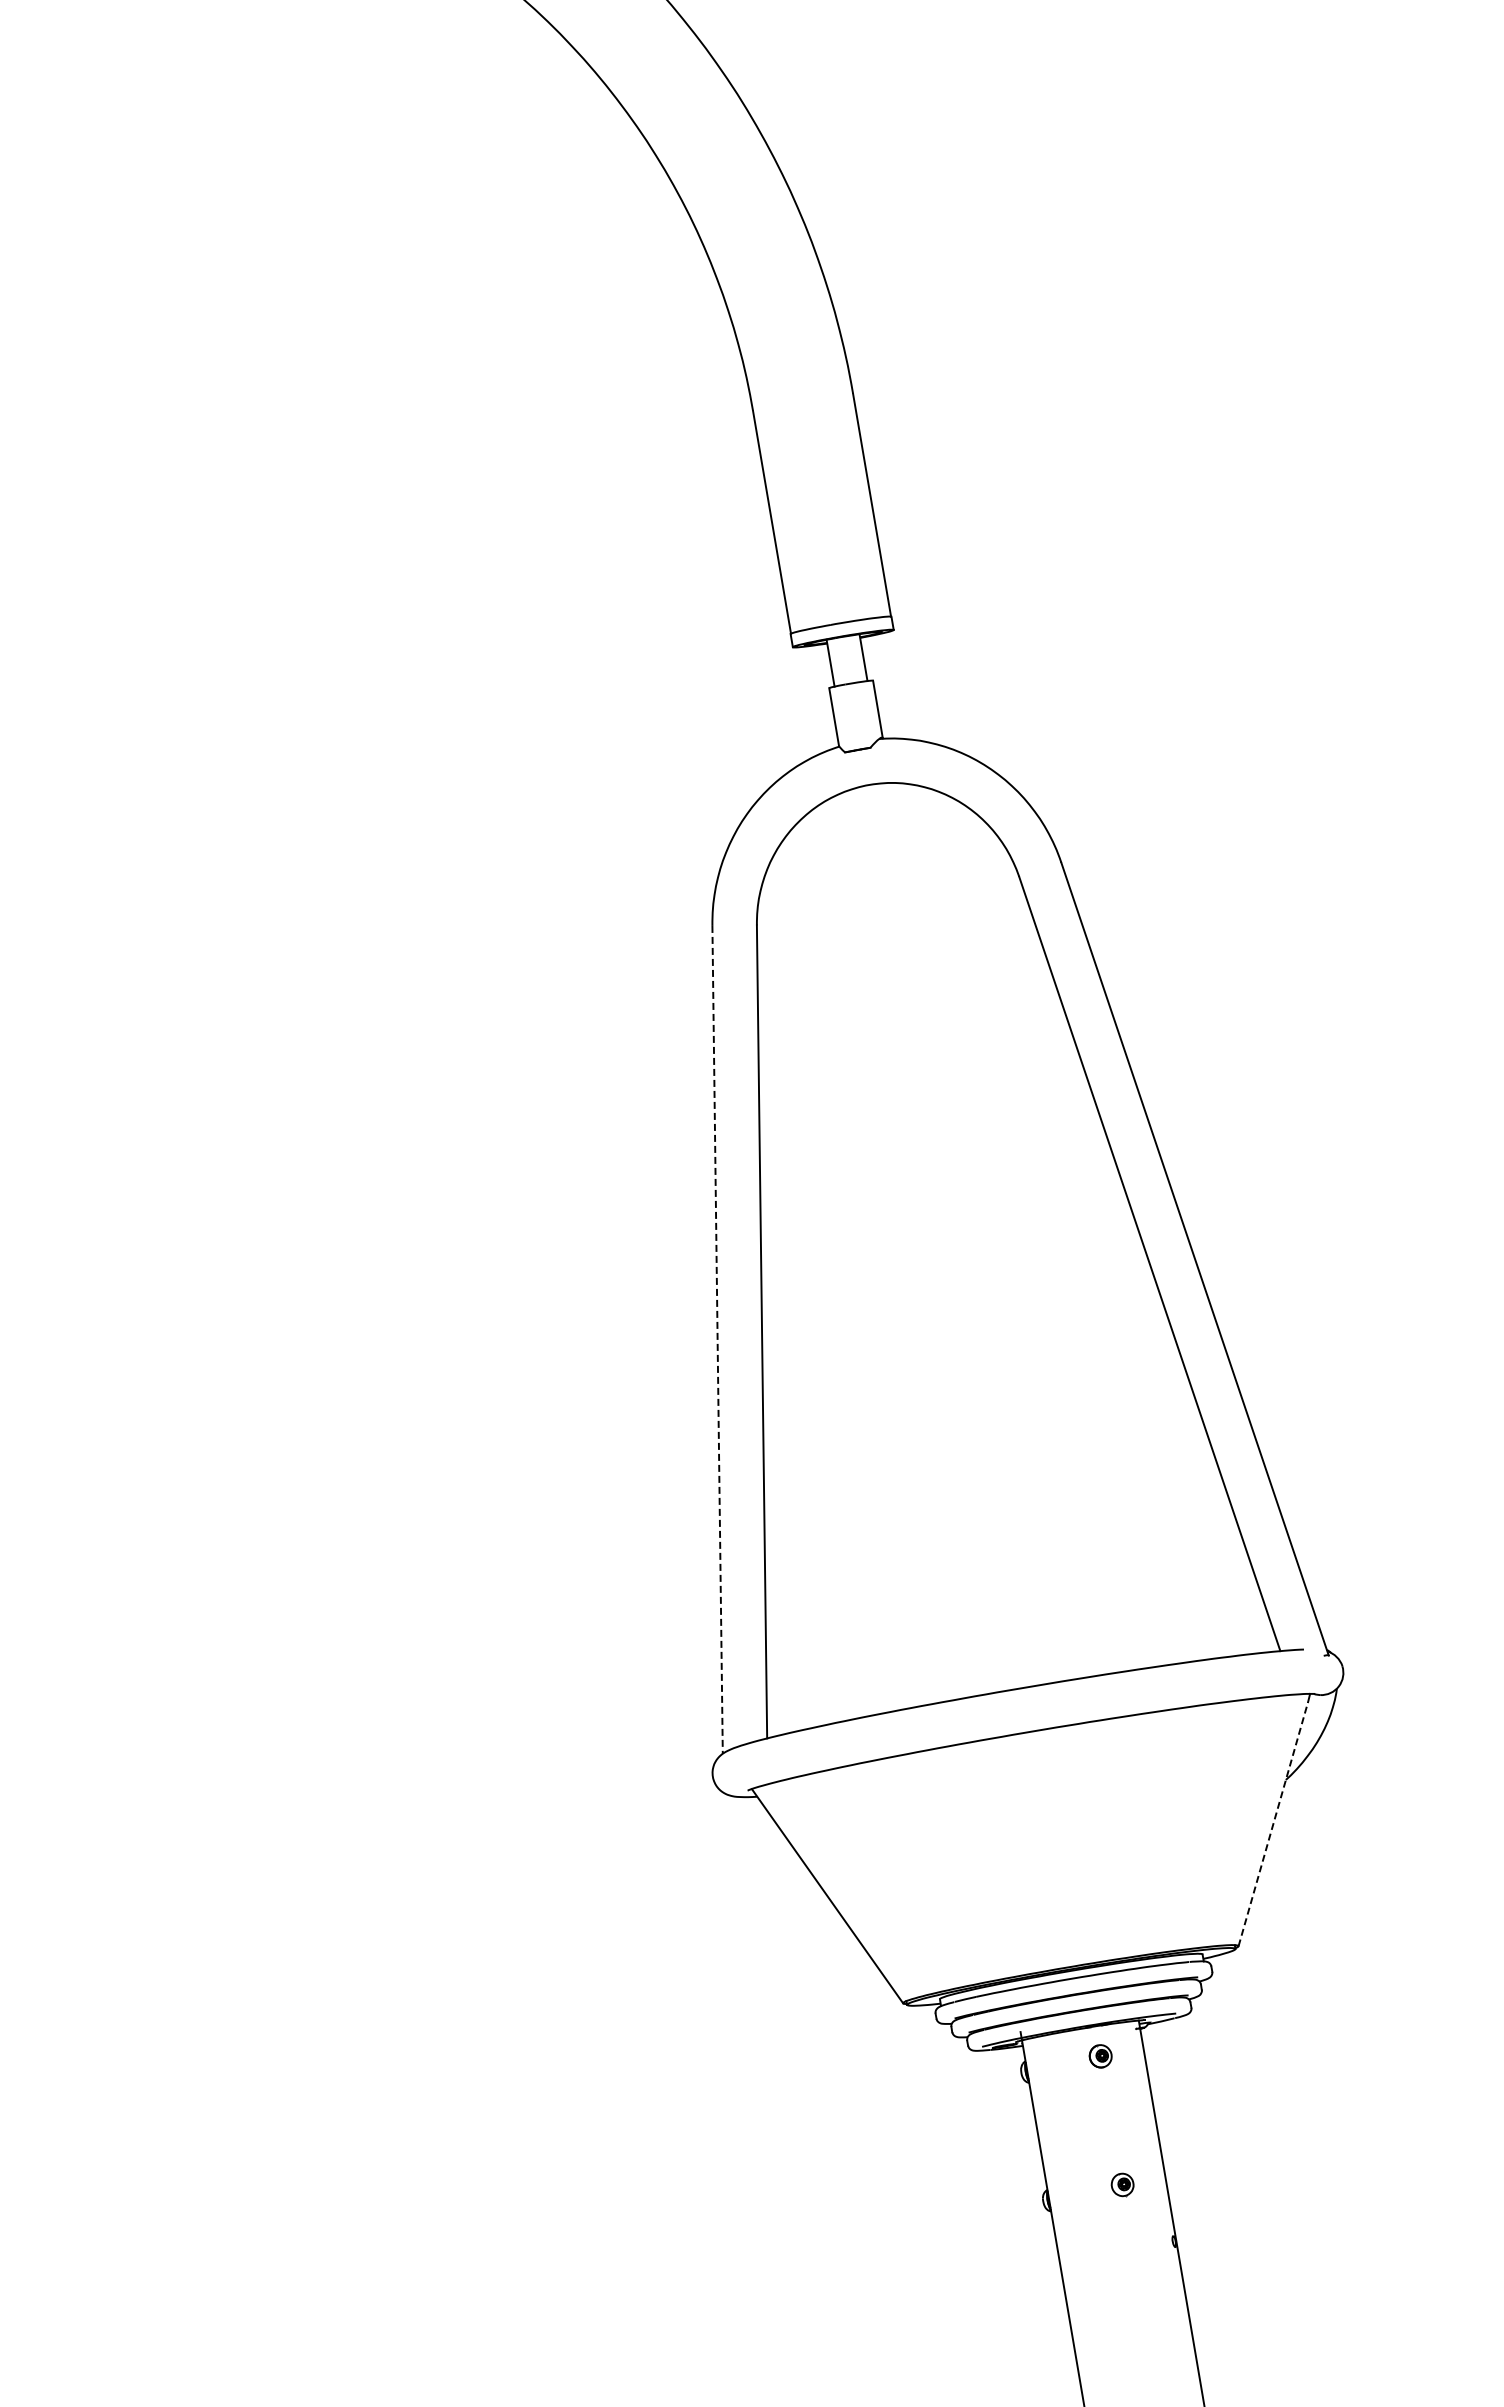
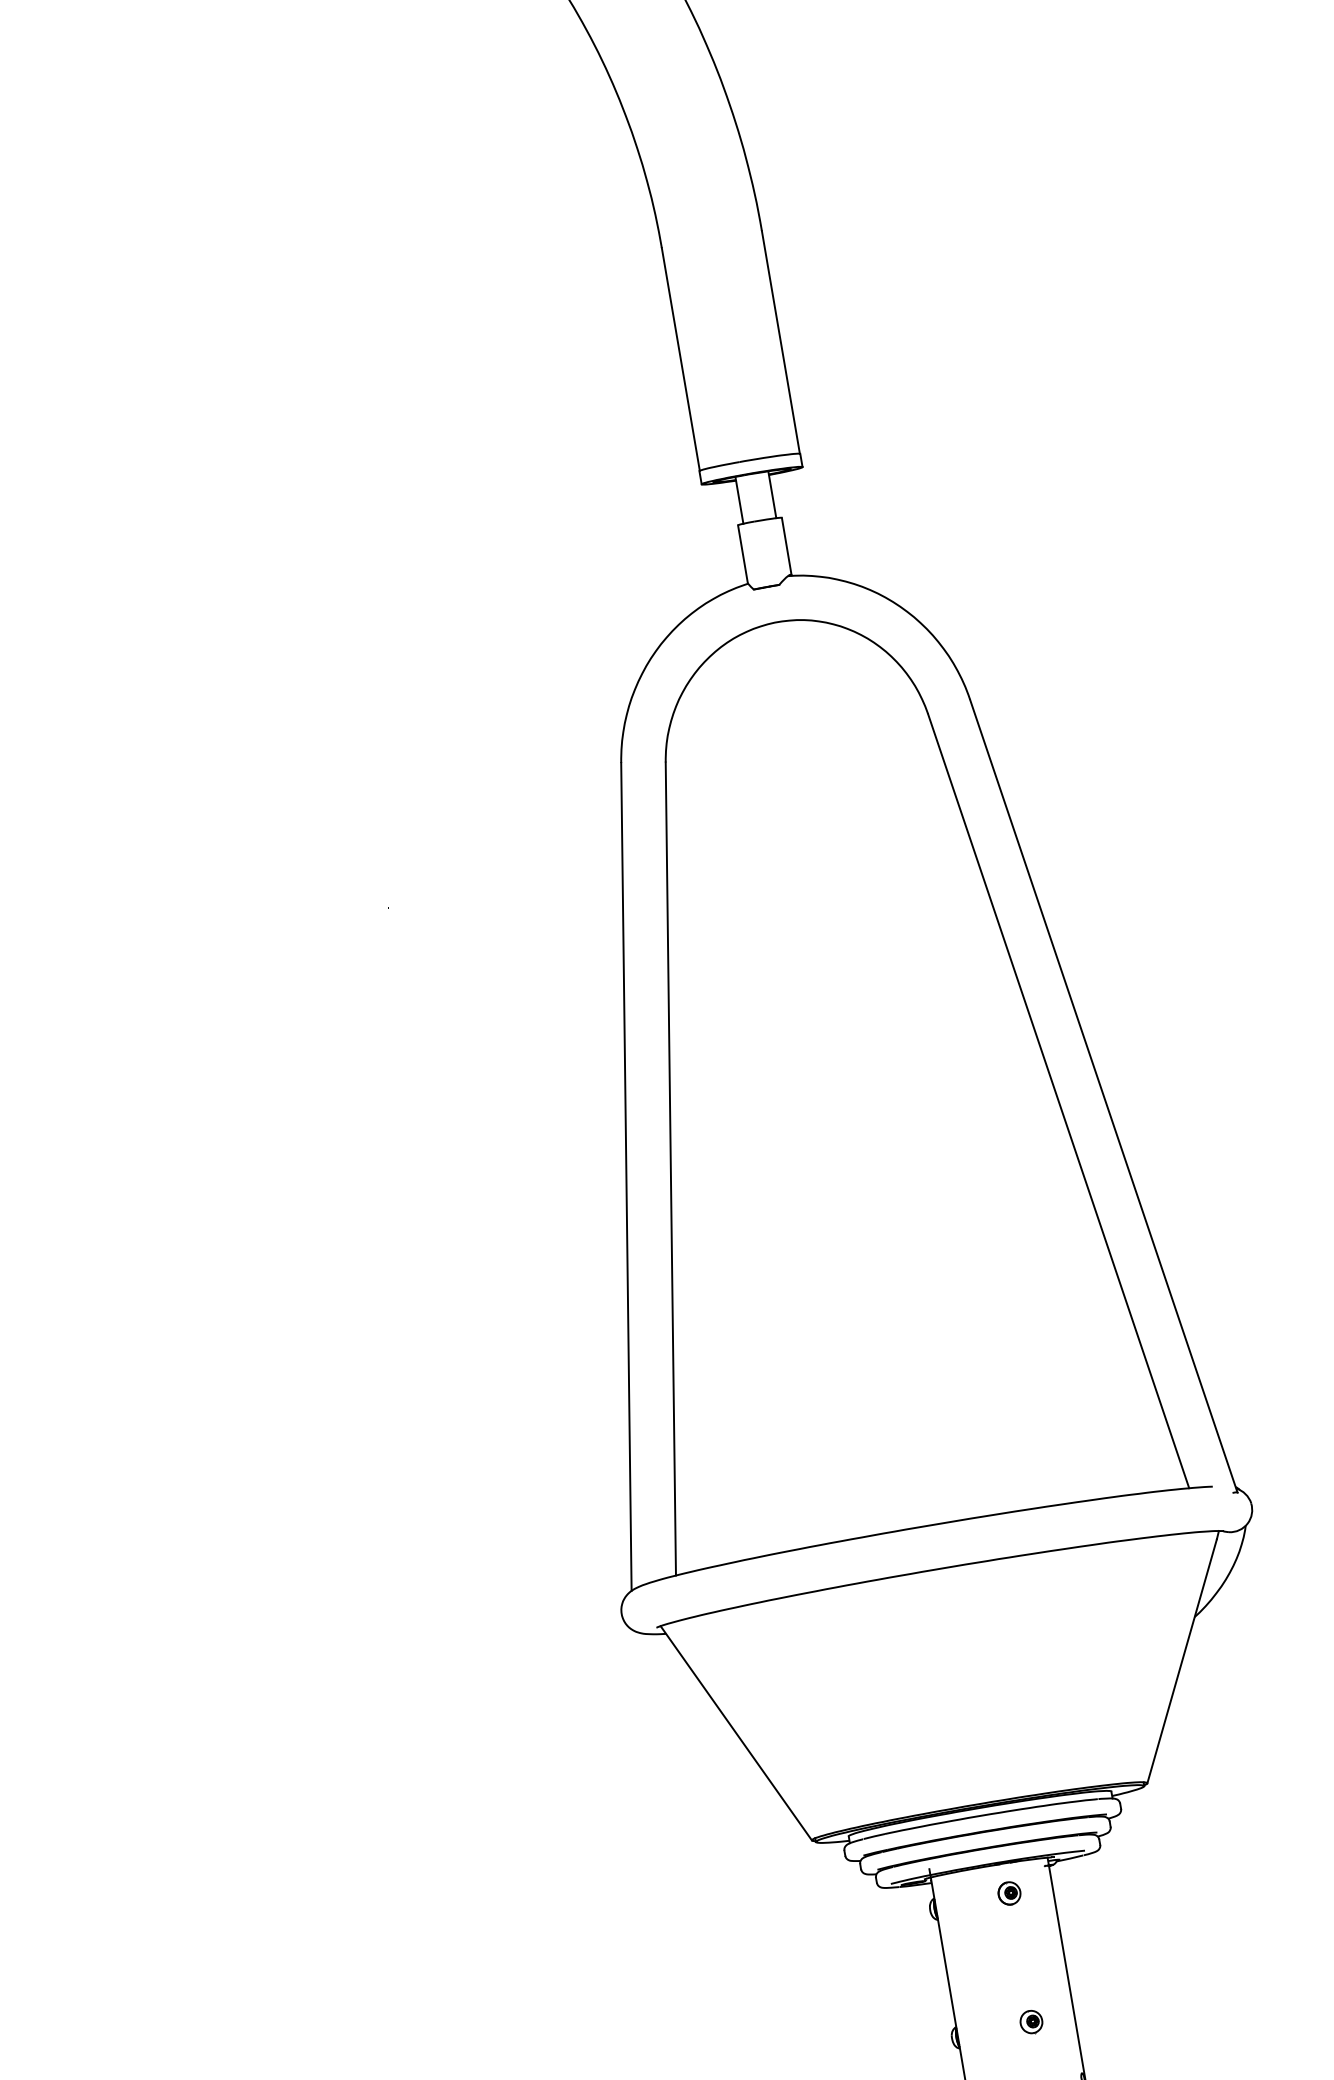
line: (717, 1339) -> (626, 1176), dashed -> solid
line: (1273, 1824) -> (1182, 1661), dashed -> solid

